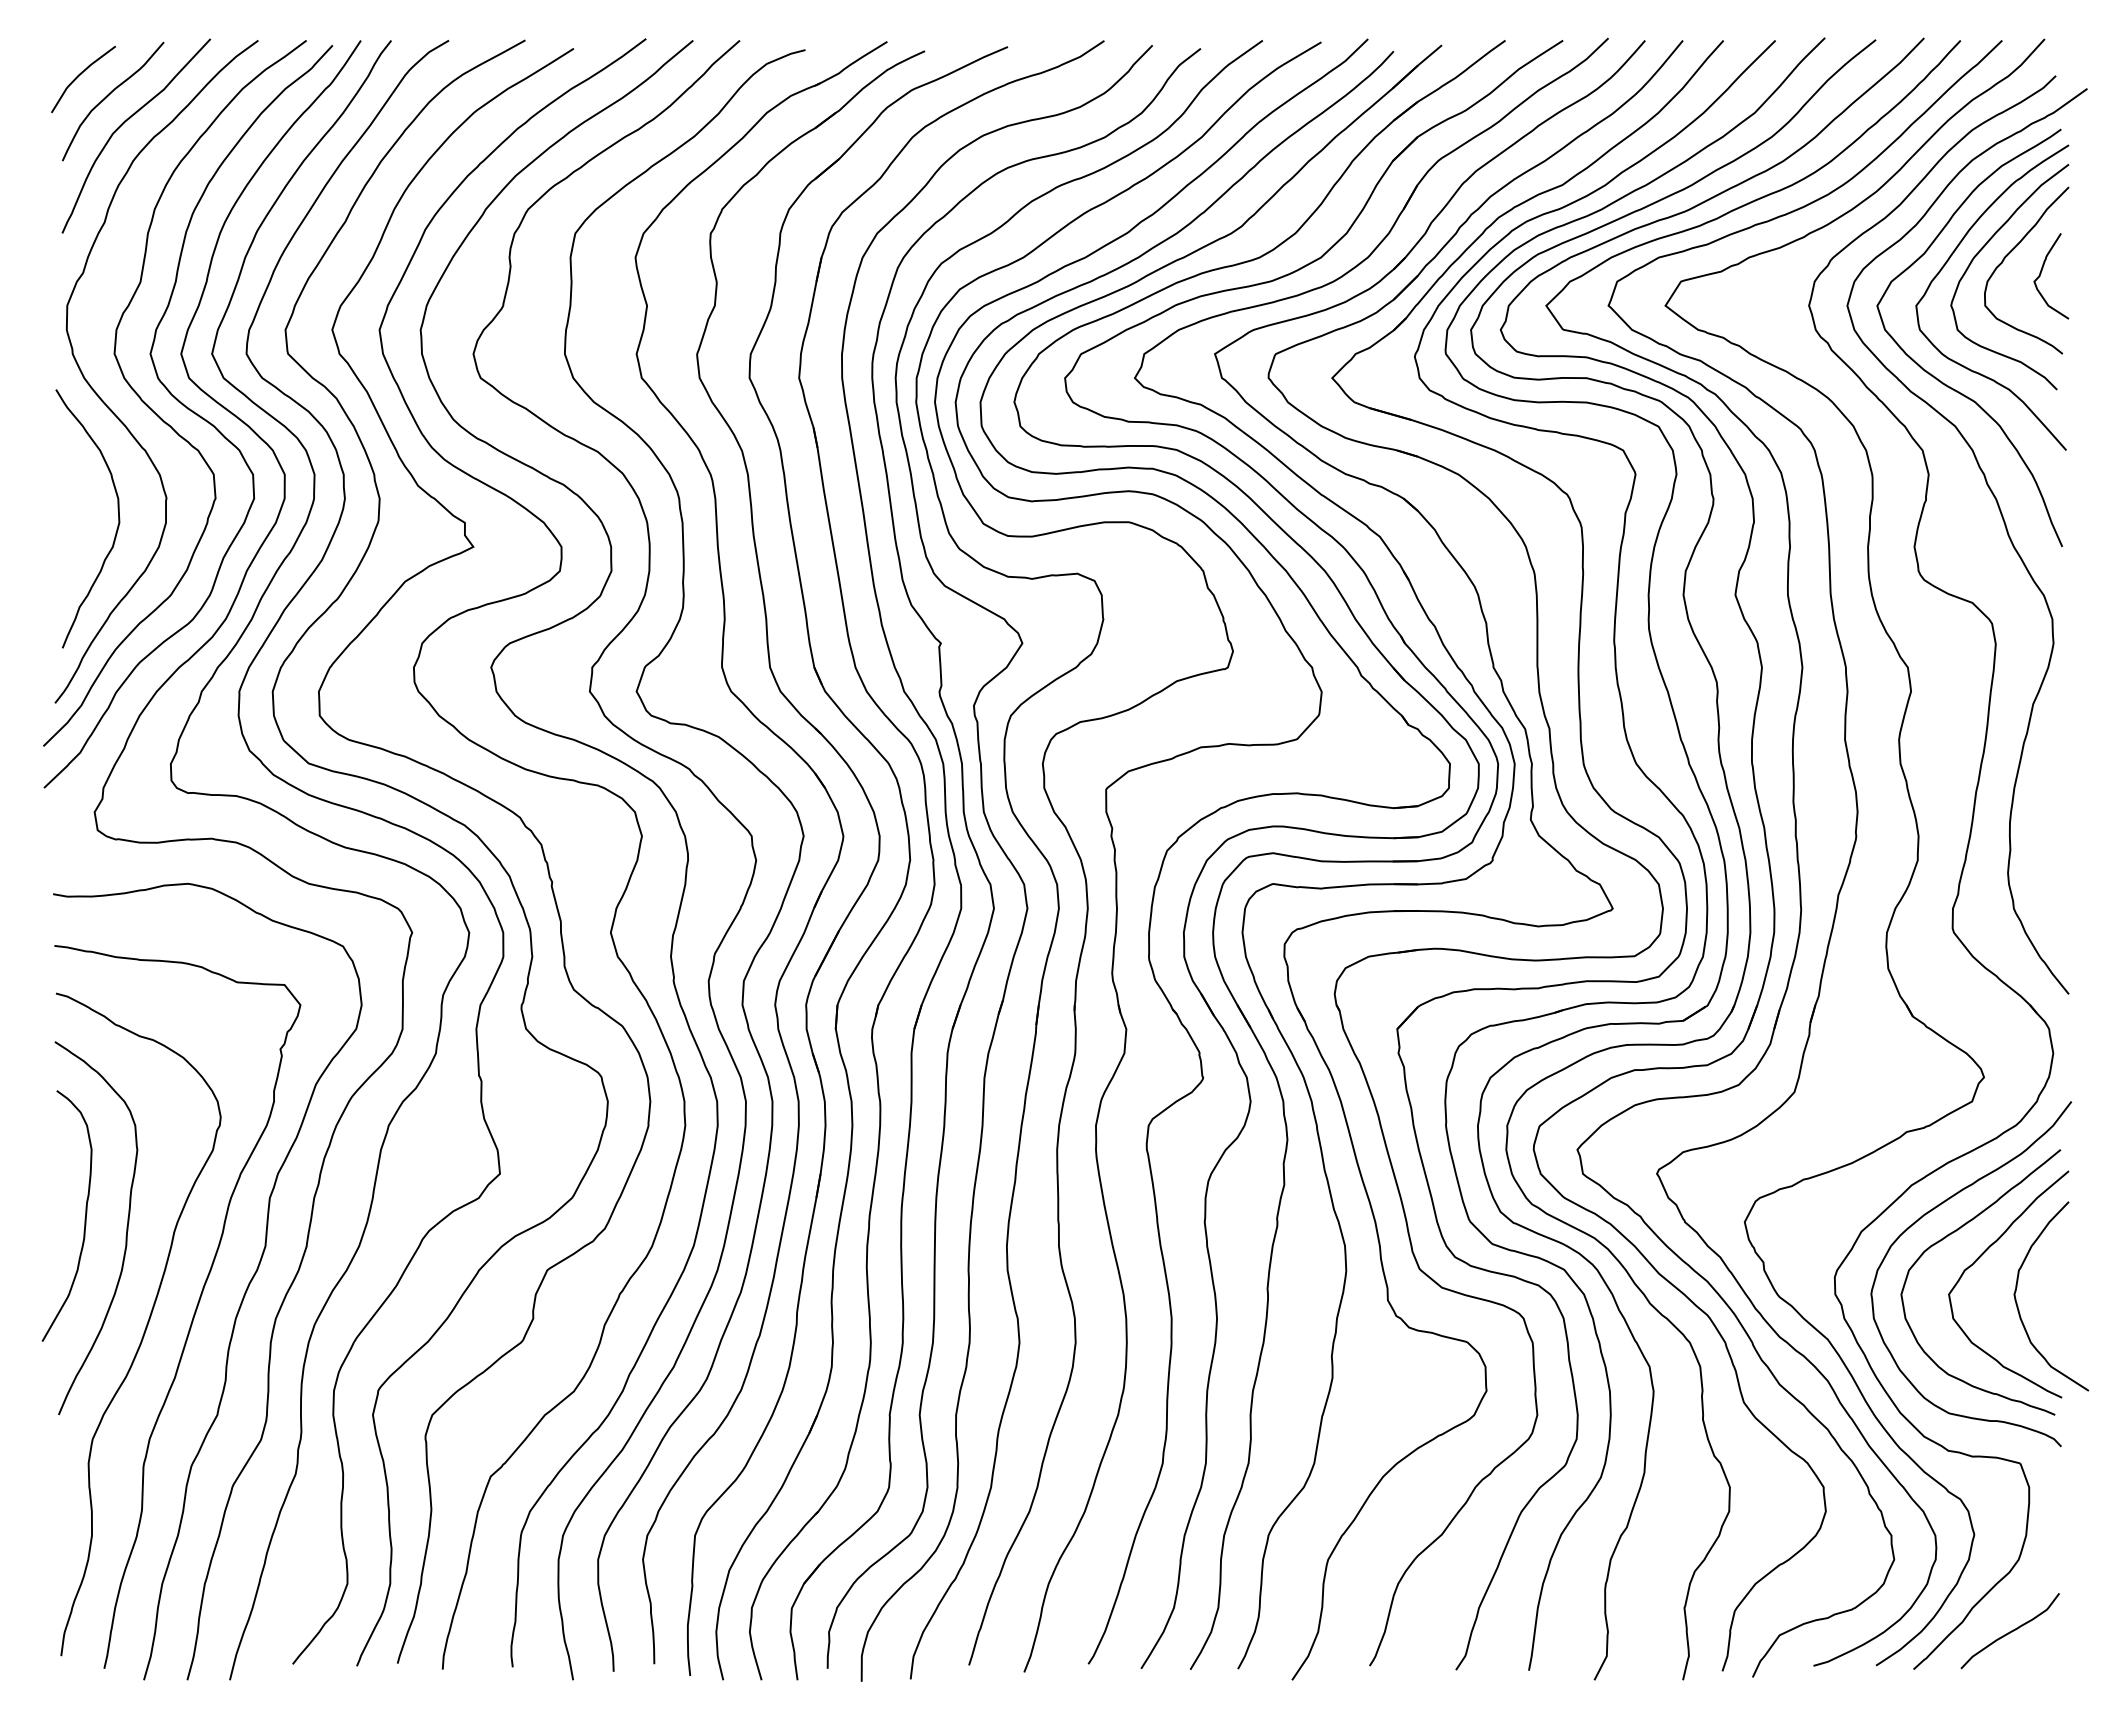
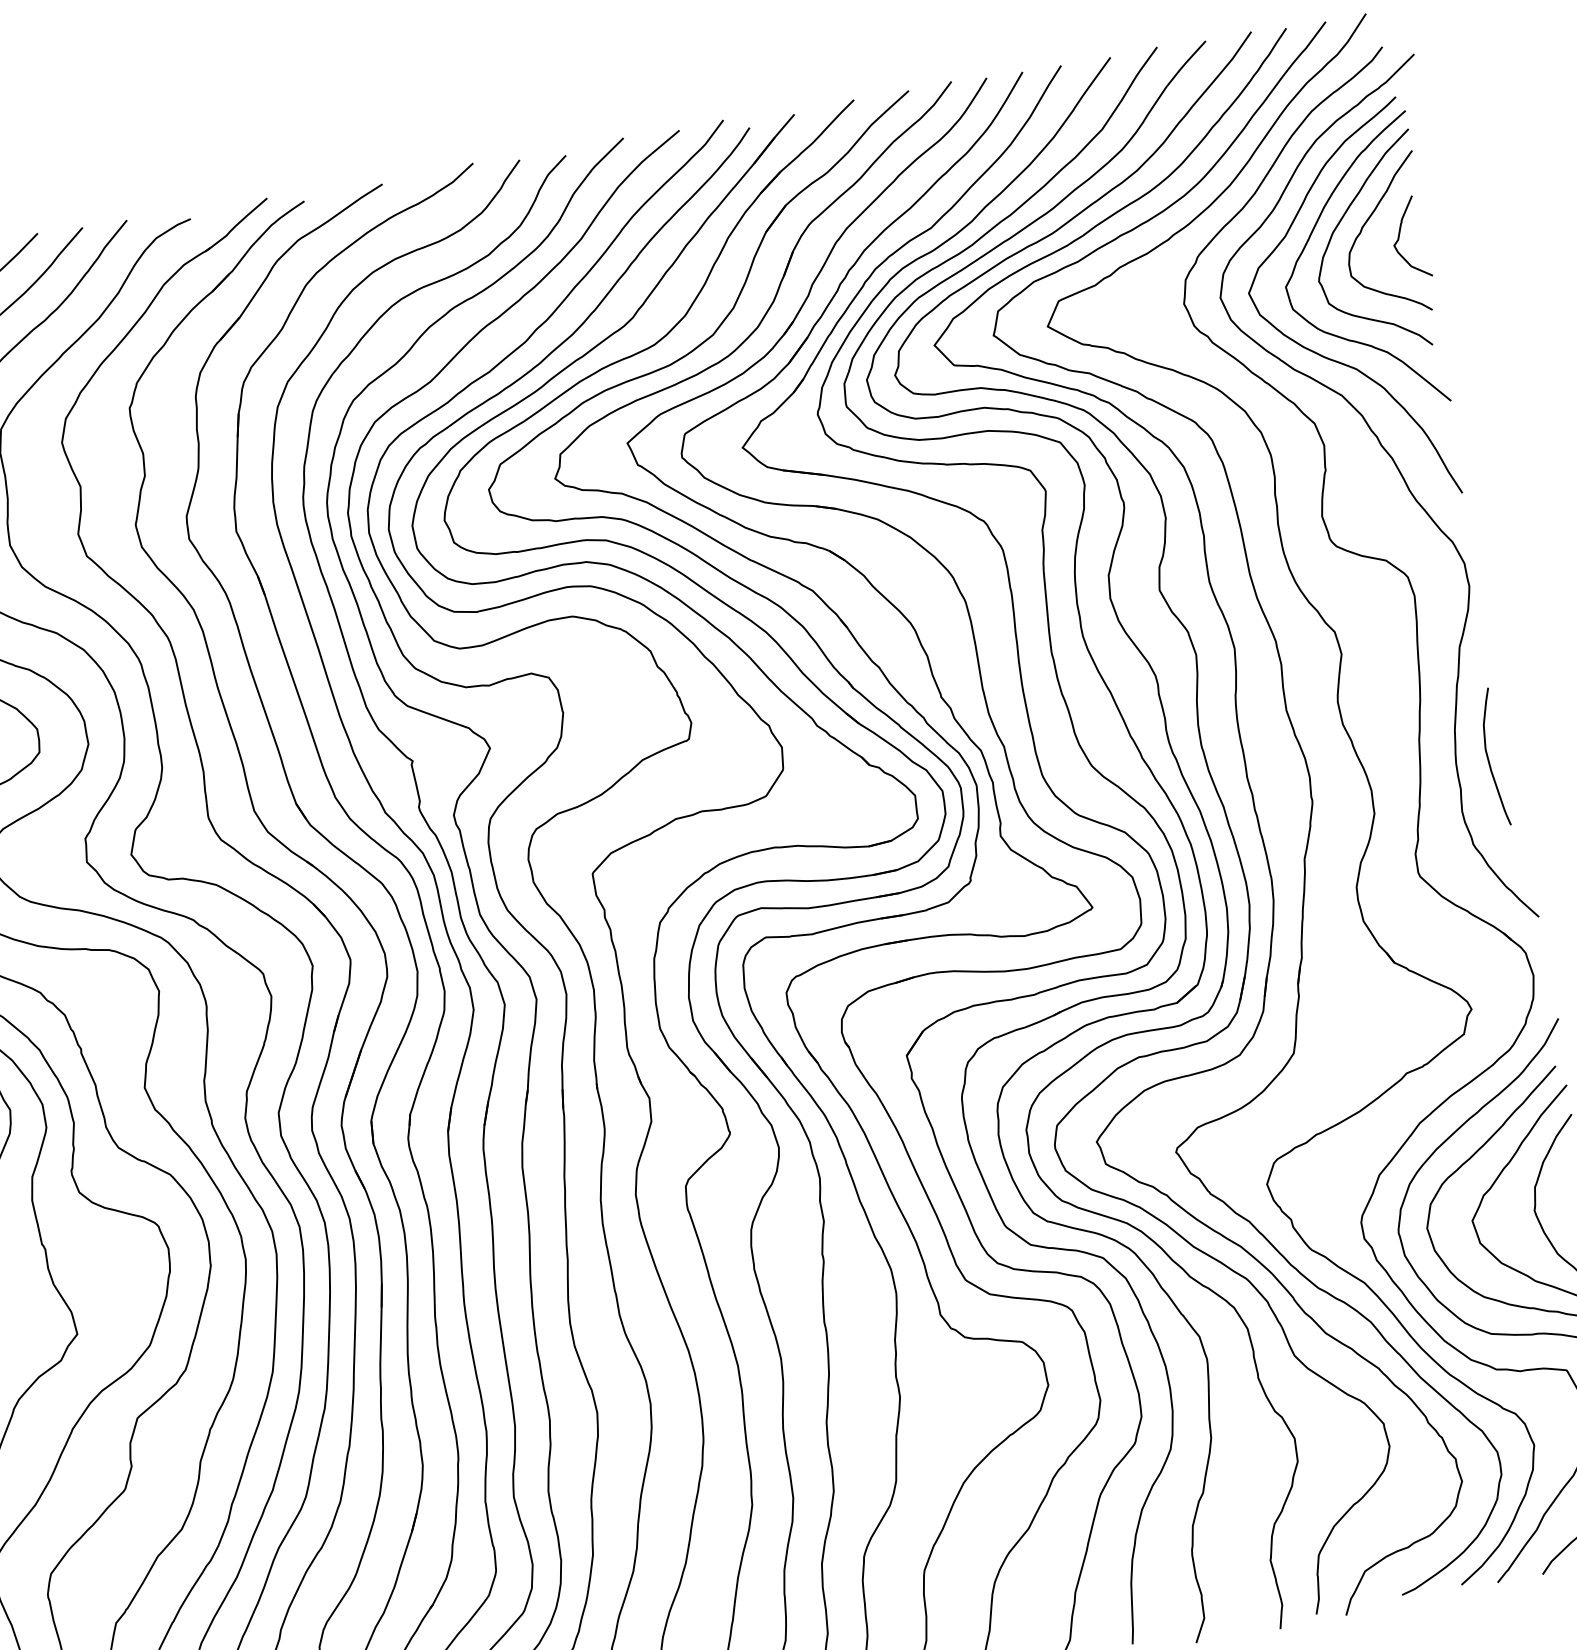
curve: (2044, 822) -> (1488, 757), added

